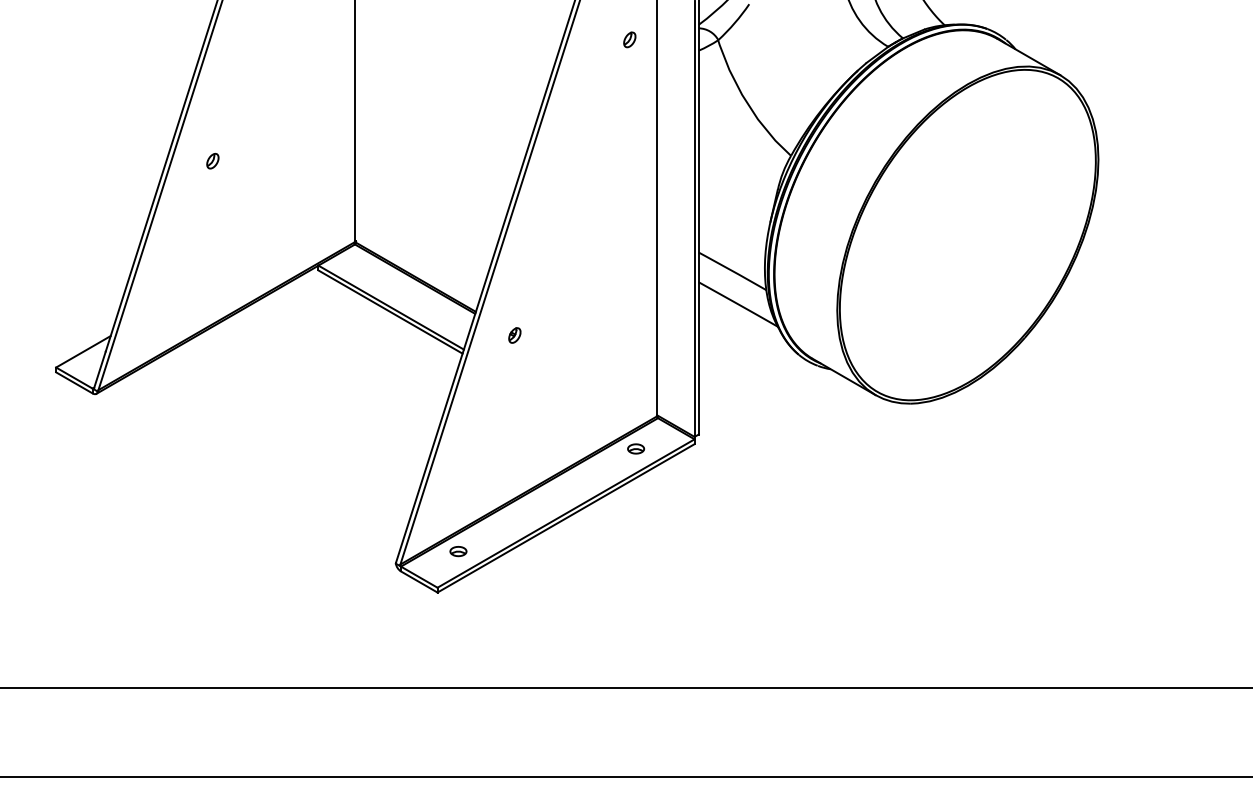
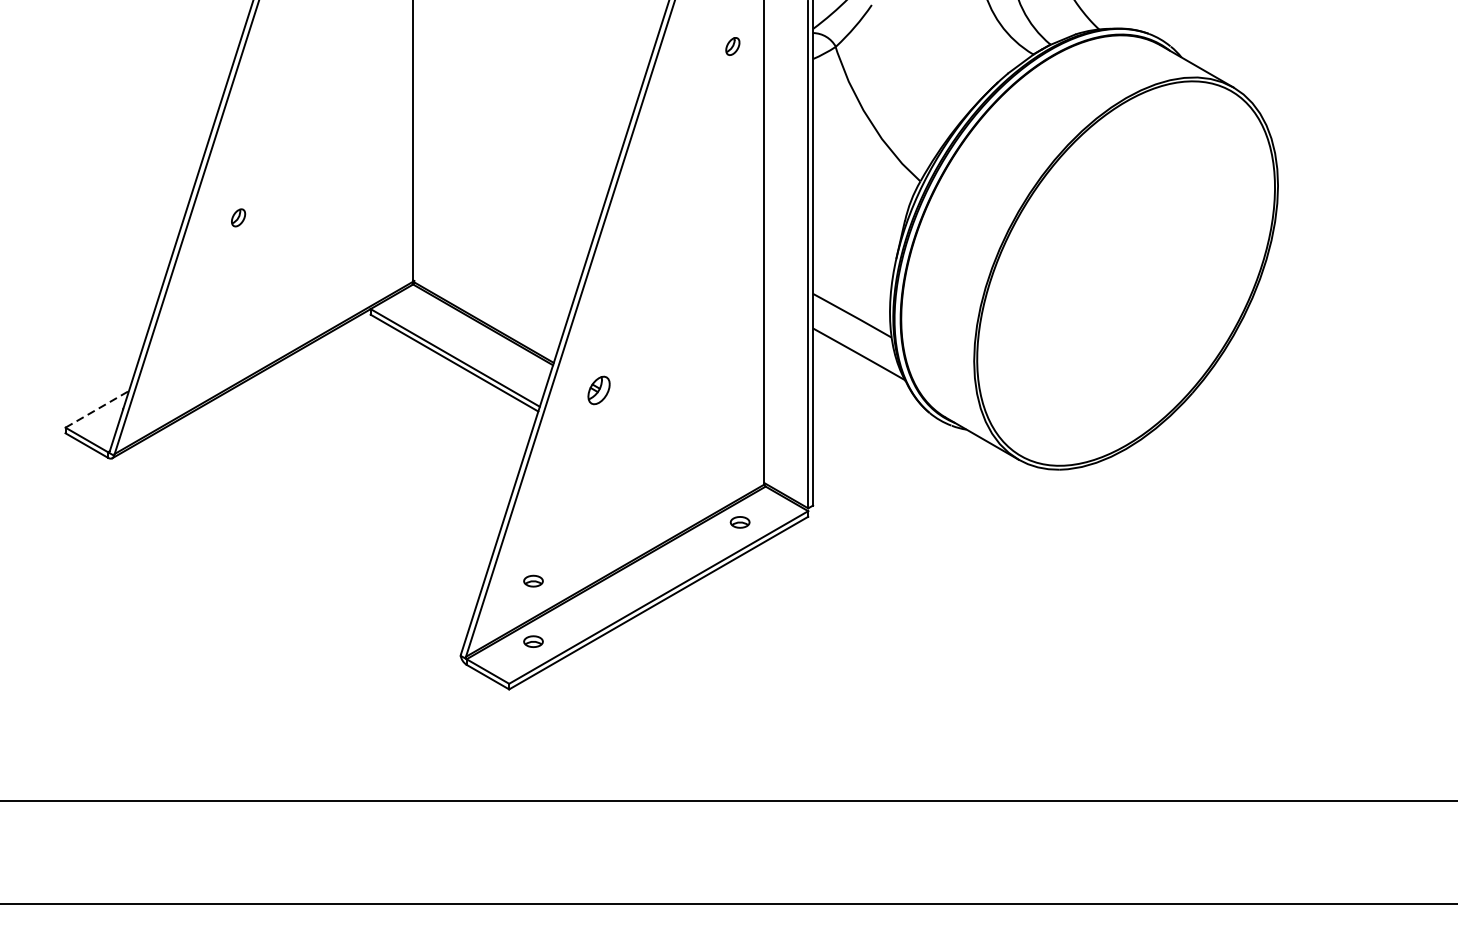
part: (212, 160) -> (238, 217), moved
part: (514, 335) -> (598, 390), size x1.6
line: (83, 351) -> (97, 408), solid -> dashed
part: (458, 499) -> (533, 581), added

